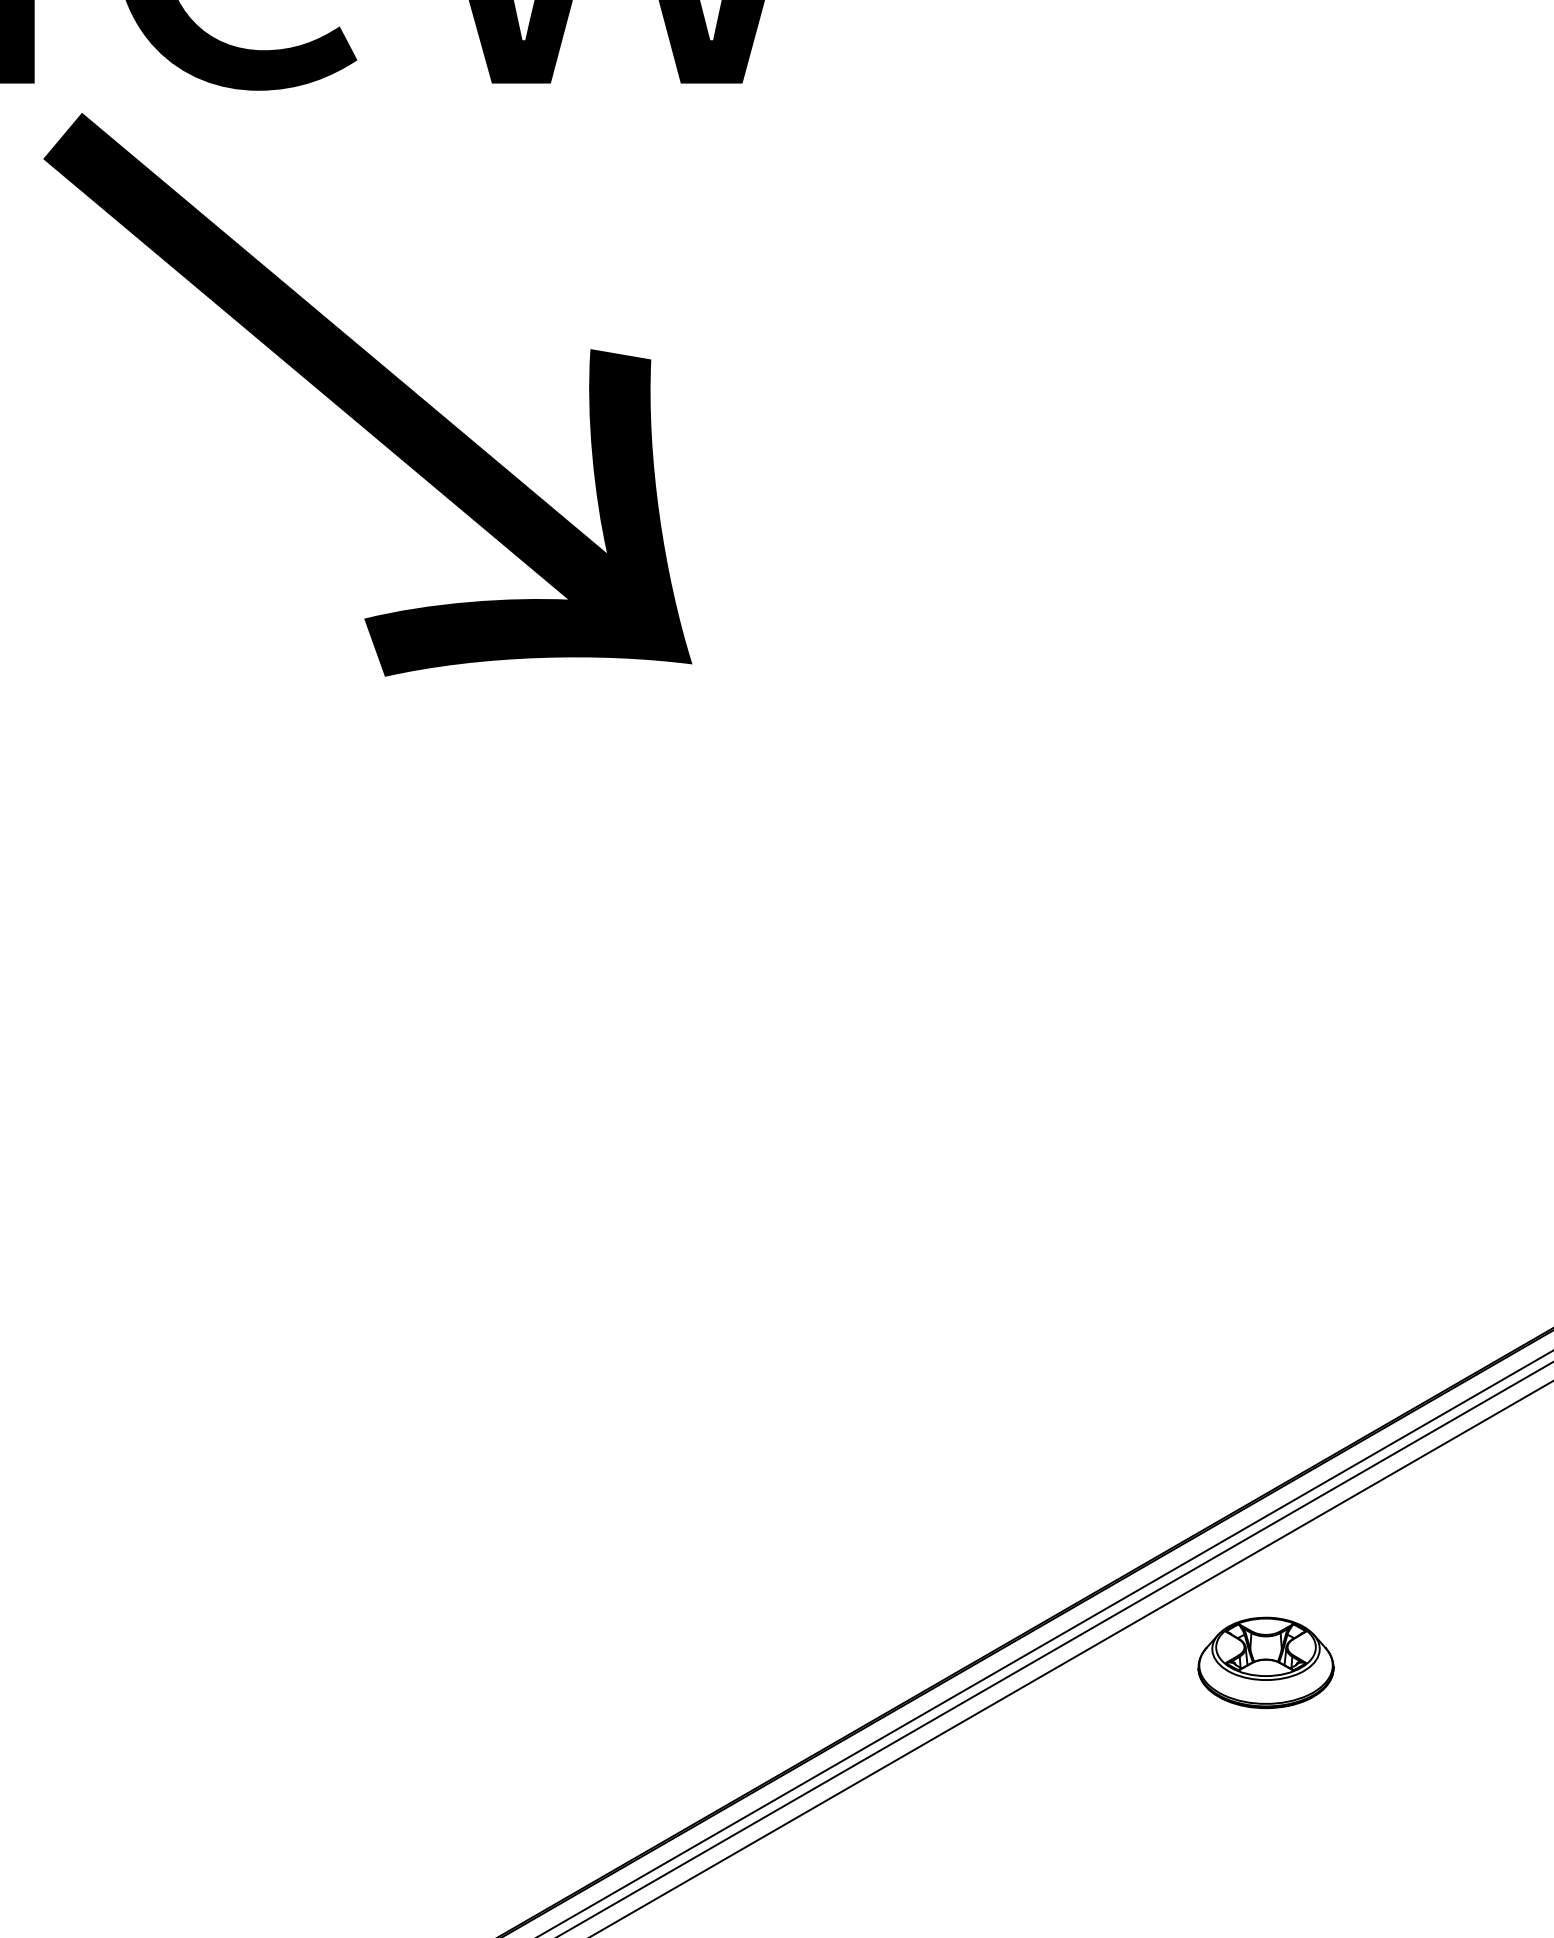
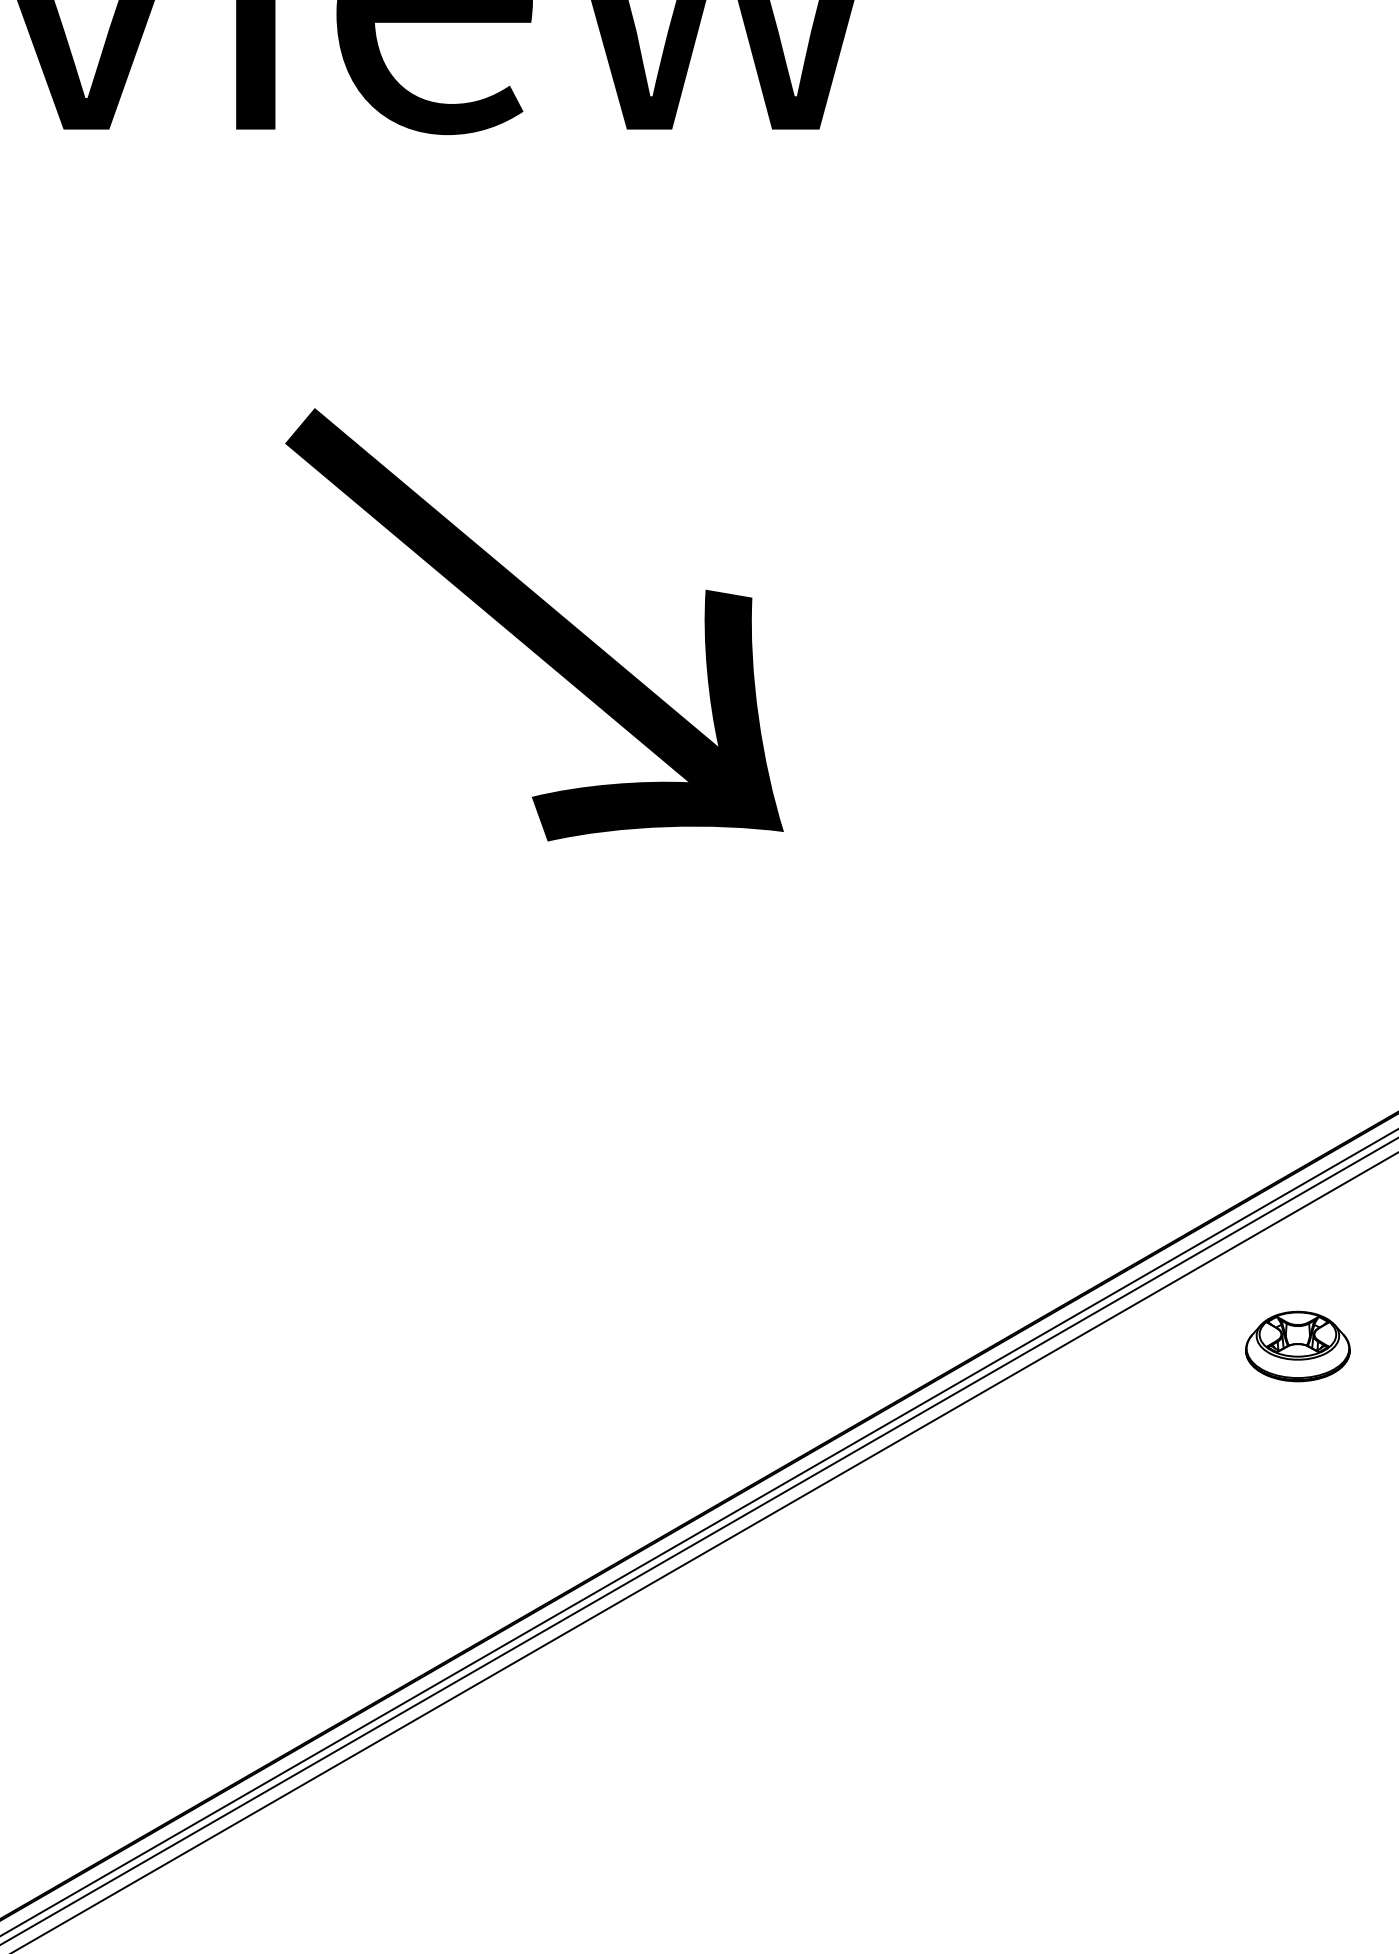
text: (367, 394) -> (534, 624), moved
part: (1265, 1662) -> (1297, 1346), moved

